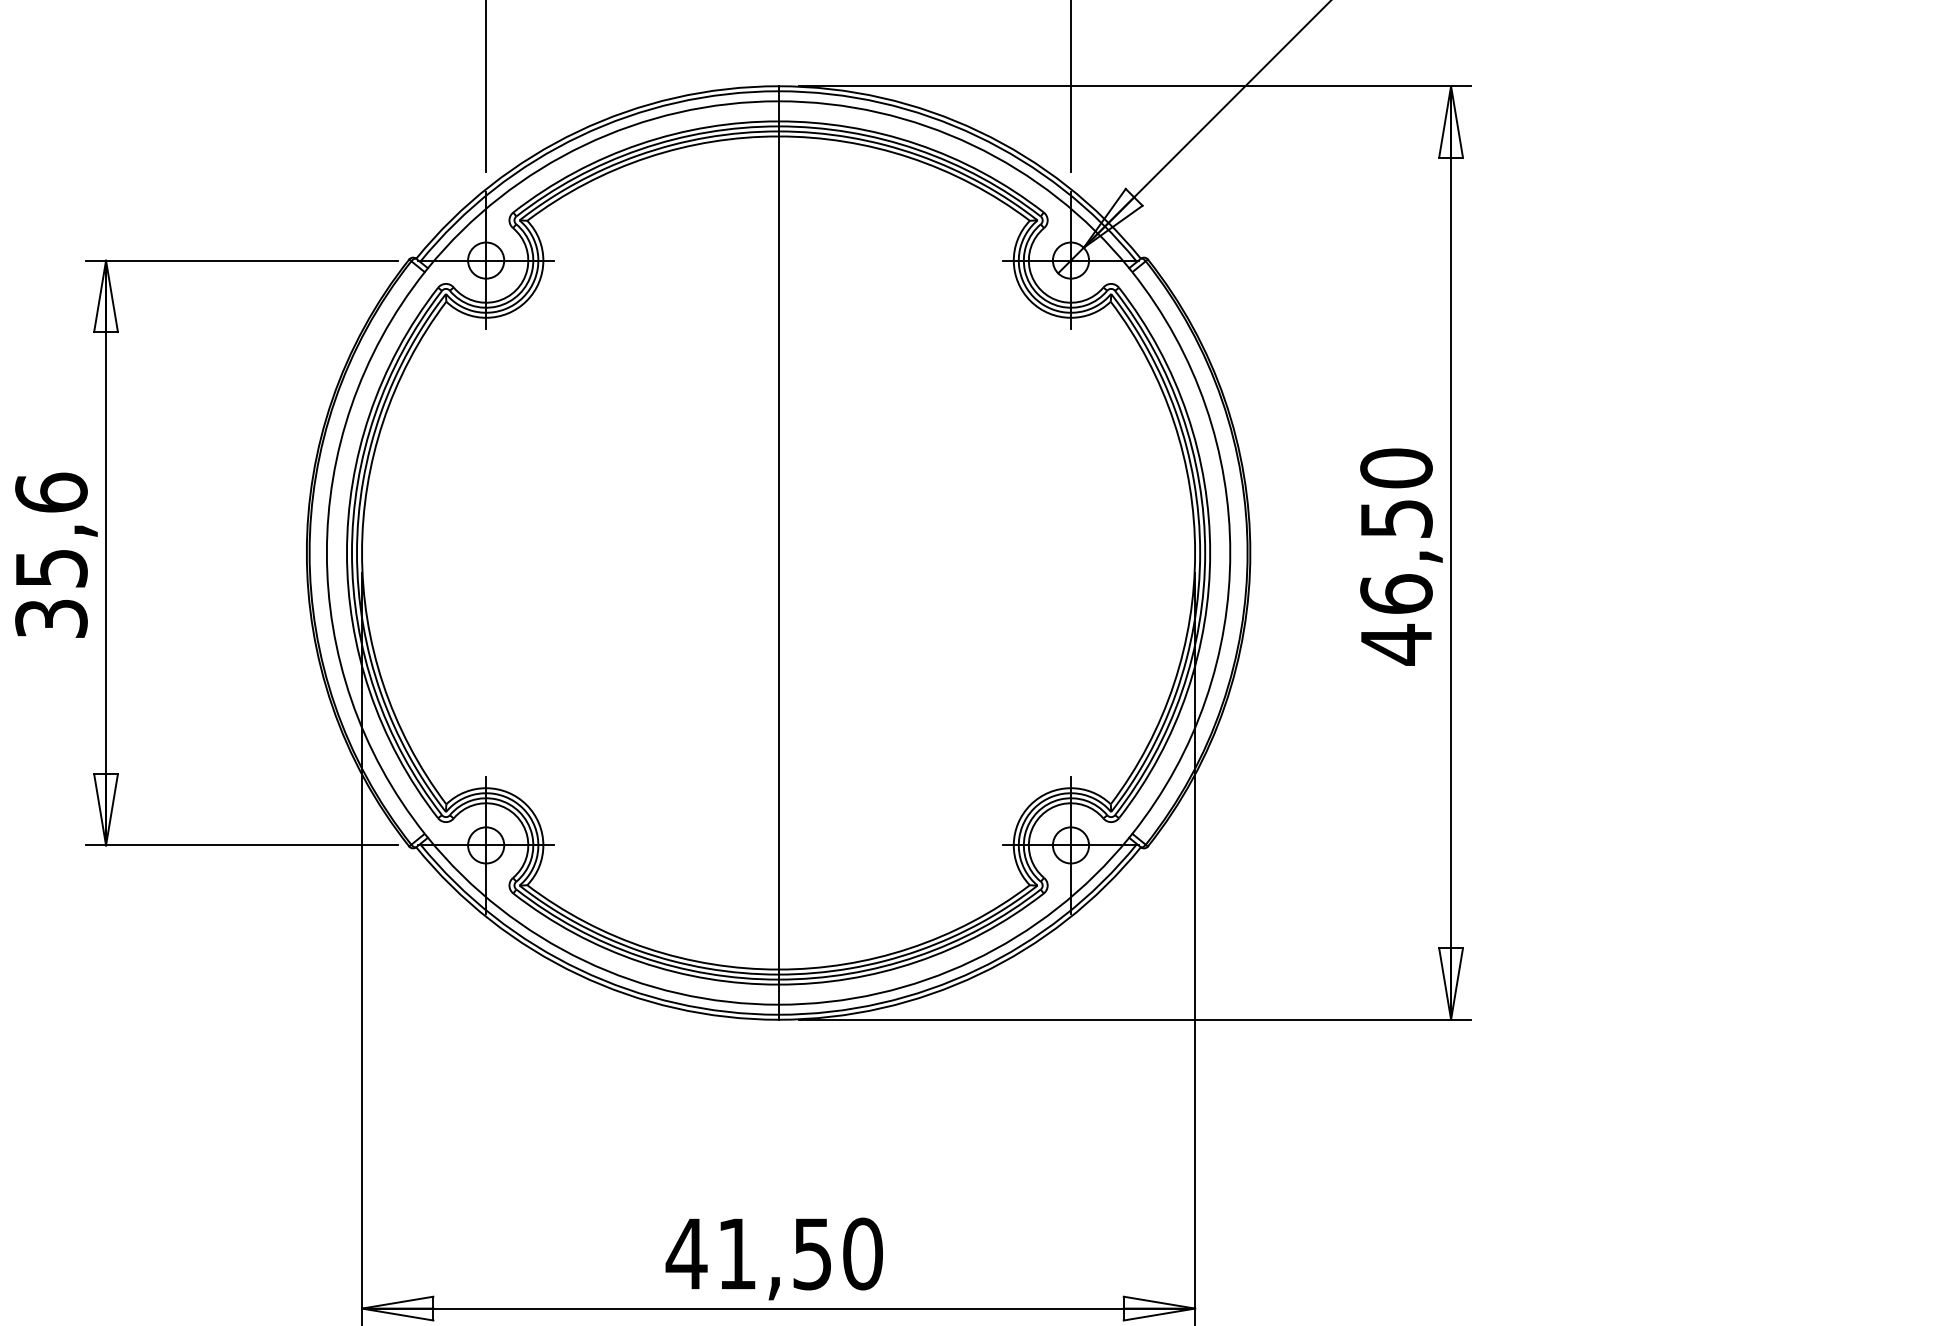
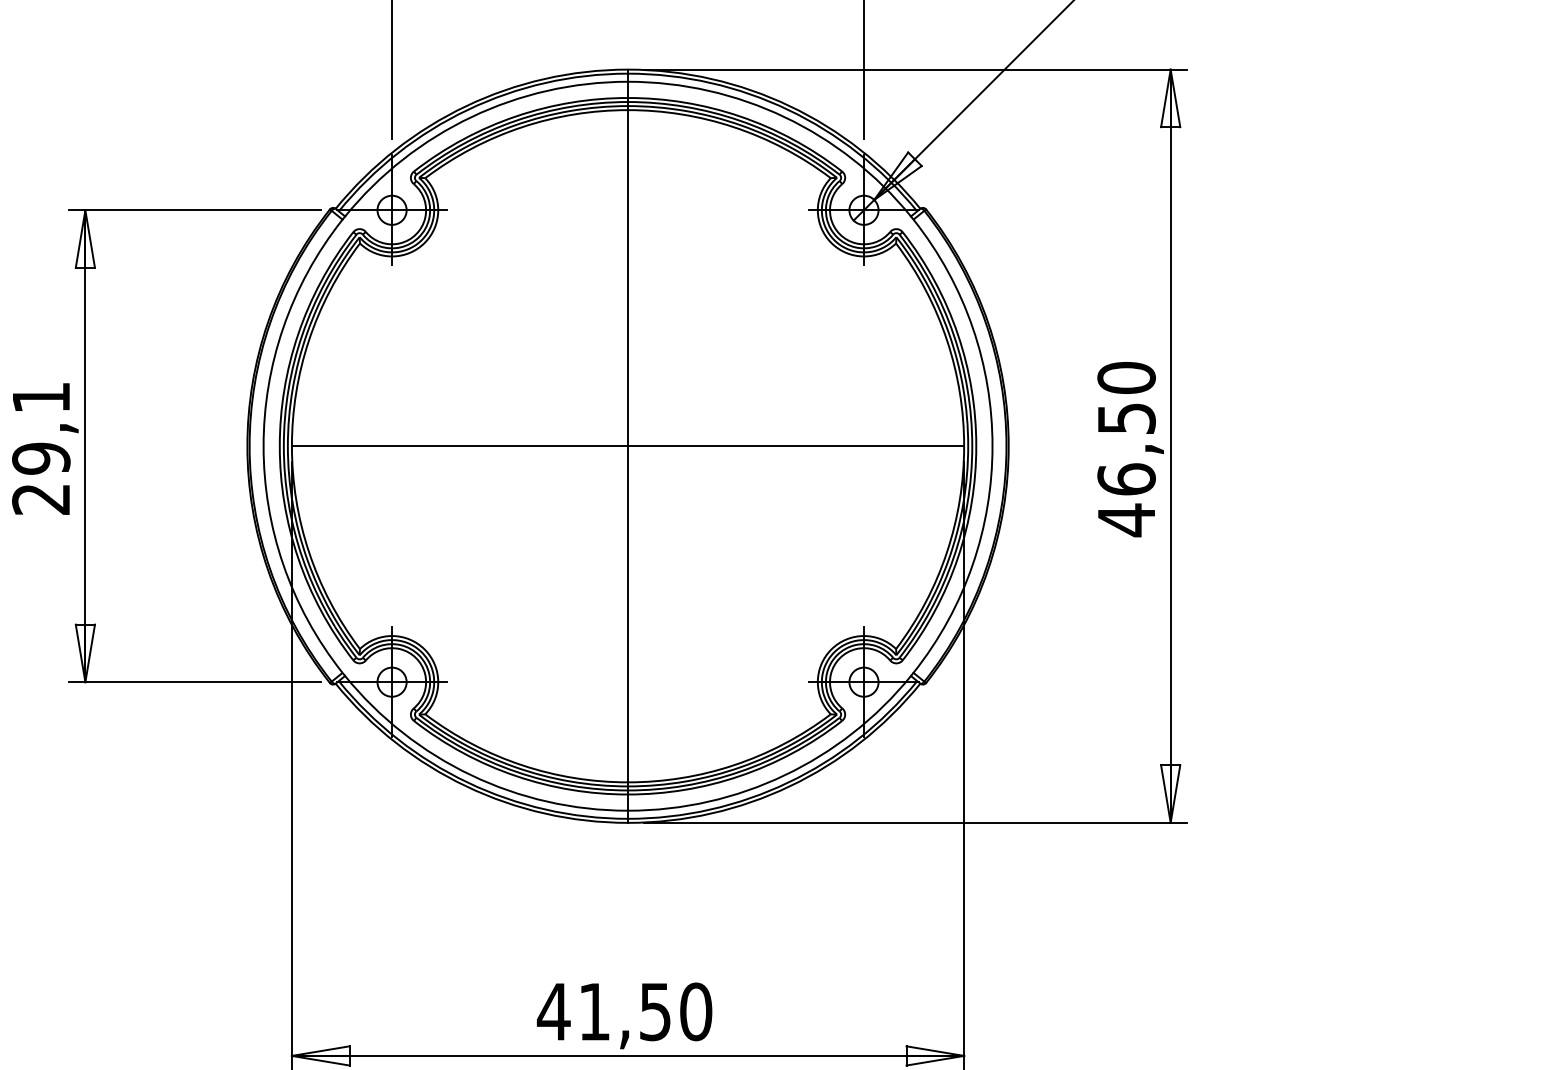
line: (778, 553) -> (627, 446), added
text: (51, 555) -> (41, 448), 35,6 -> 29,1

